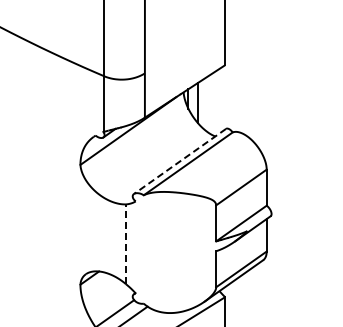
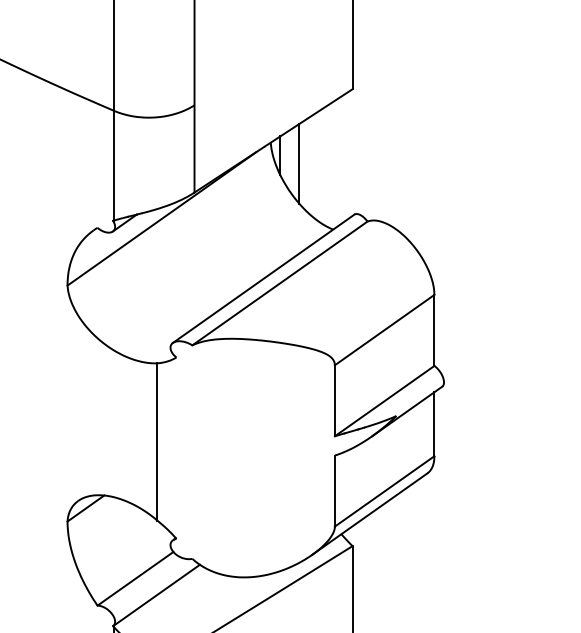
line: (179, 161) -> (262, 278), dashed -> solid
line: (126, 244) -> (158, 442), dashed -> solid

